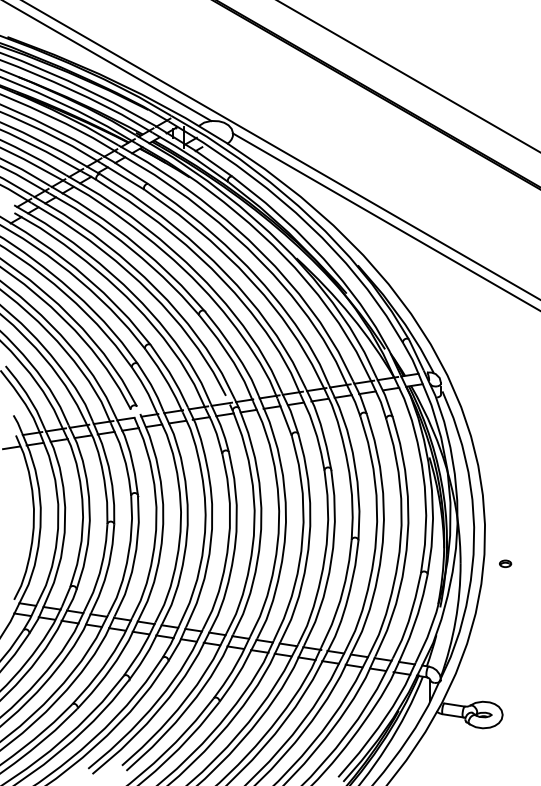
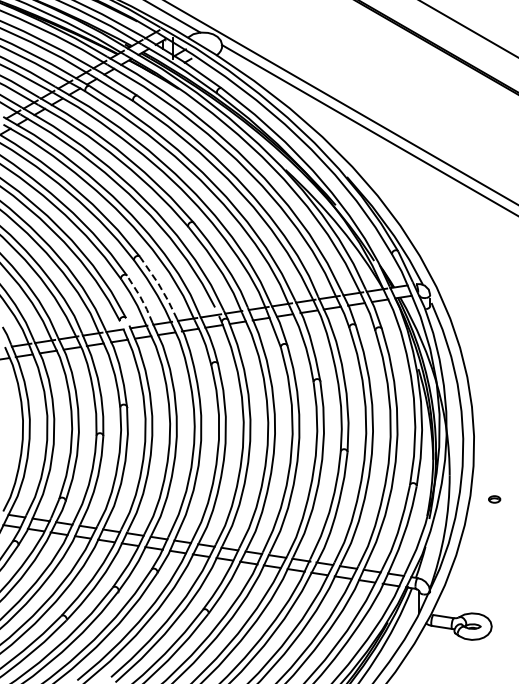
line: (171, 375) -> (160, 287), solid -> dashed
line: (151, 386) -> (140, 298), solid -> dashed
part: (505, 563) -> (494, 499), moved

